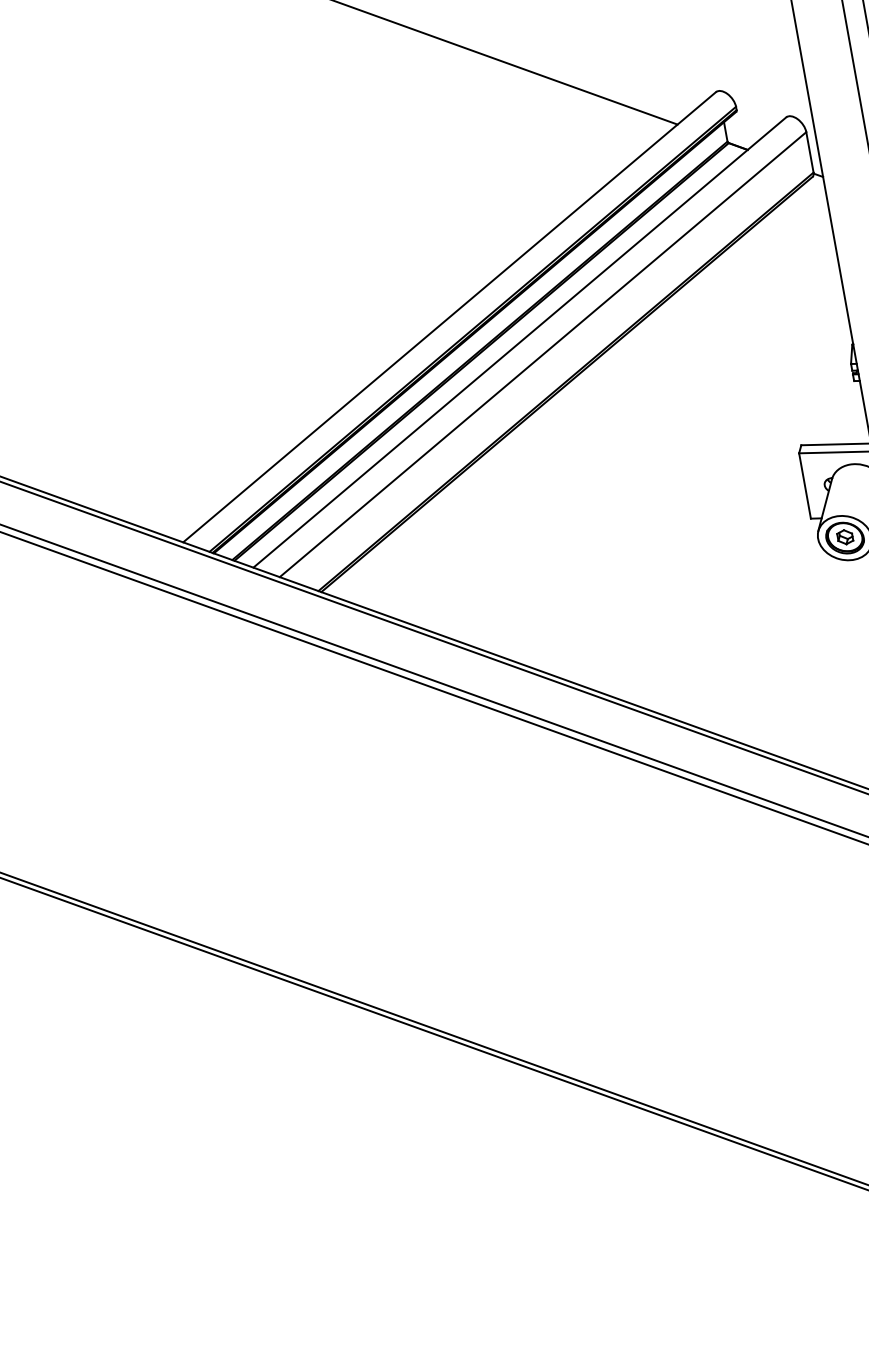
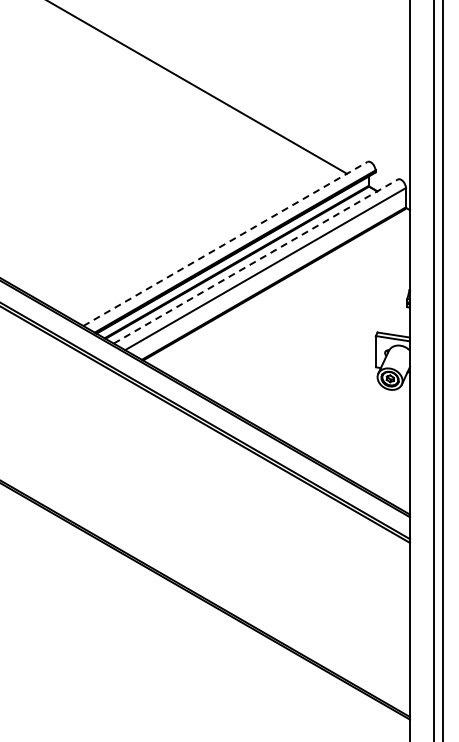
line: (449, 316) -> (225, 243), solid -> dashed
line: (521, 342) -> (256, 261), solid -> dashed

